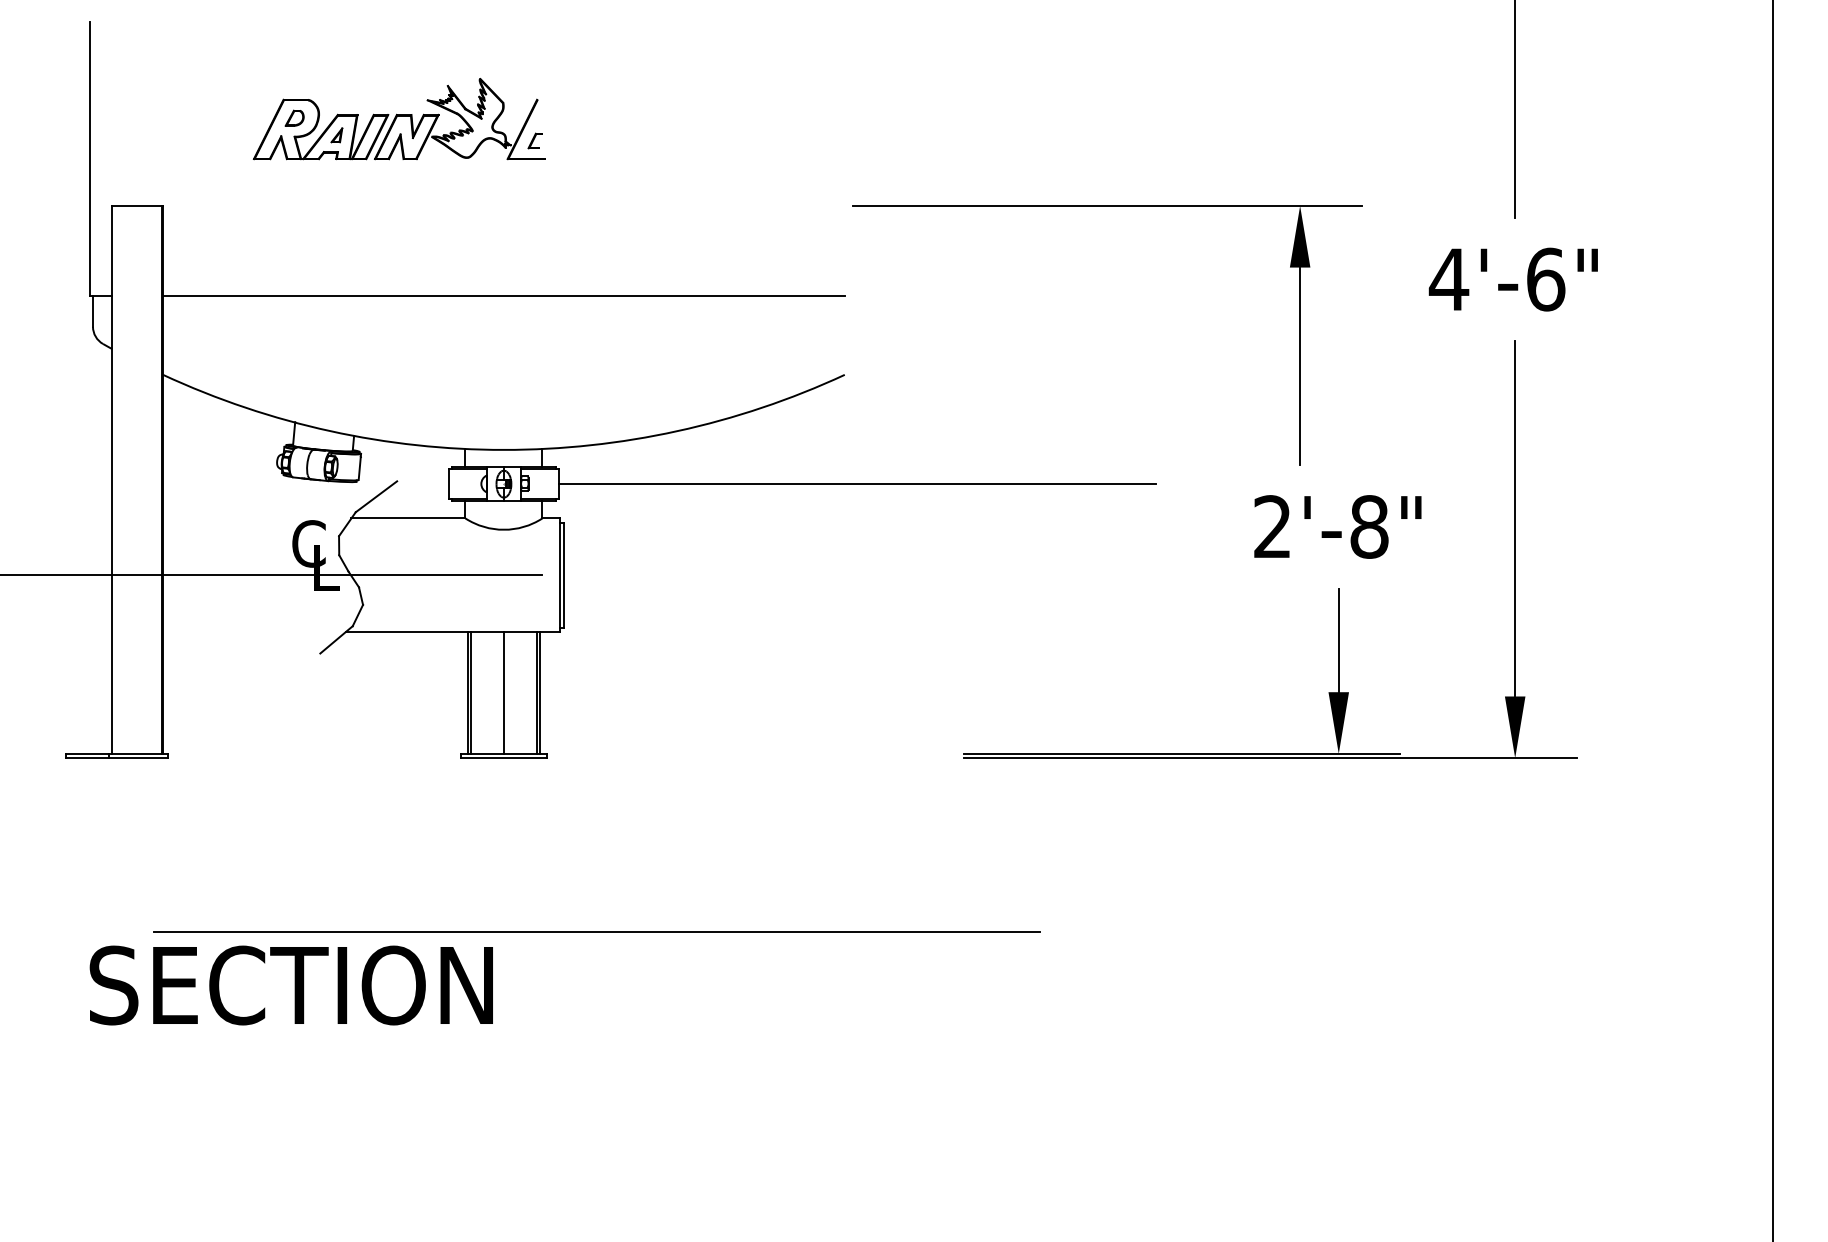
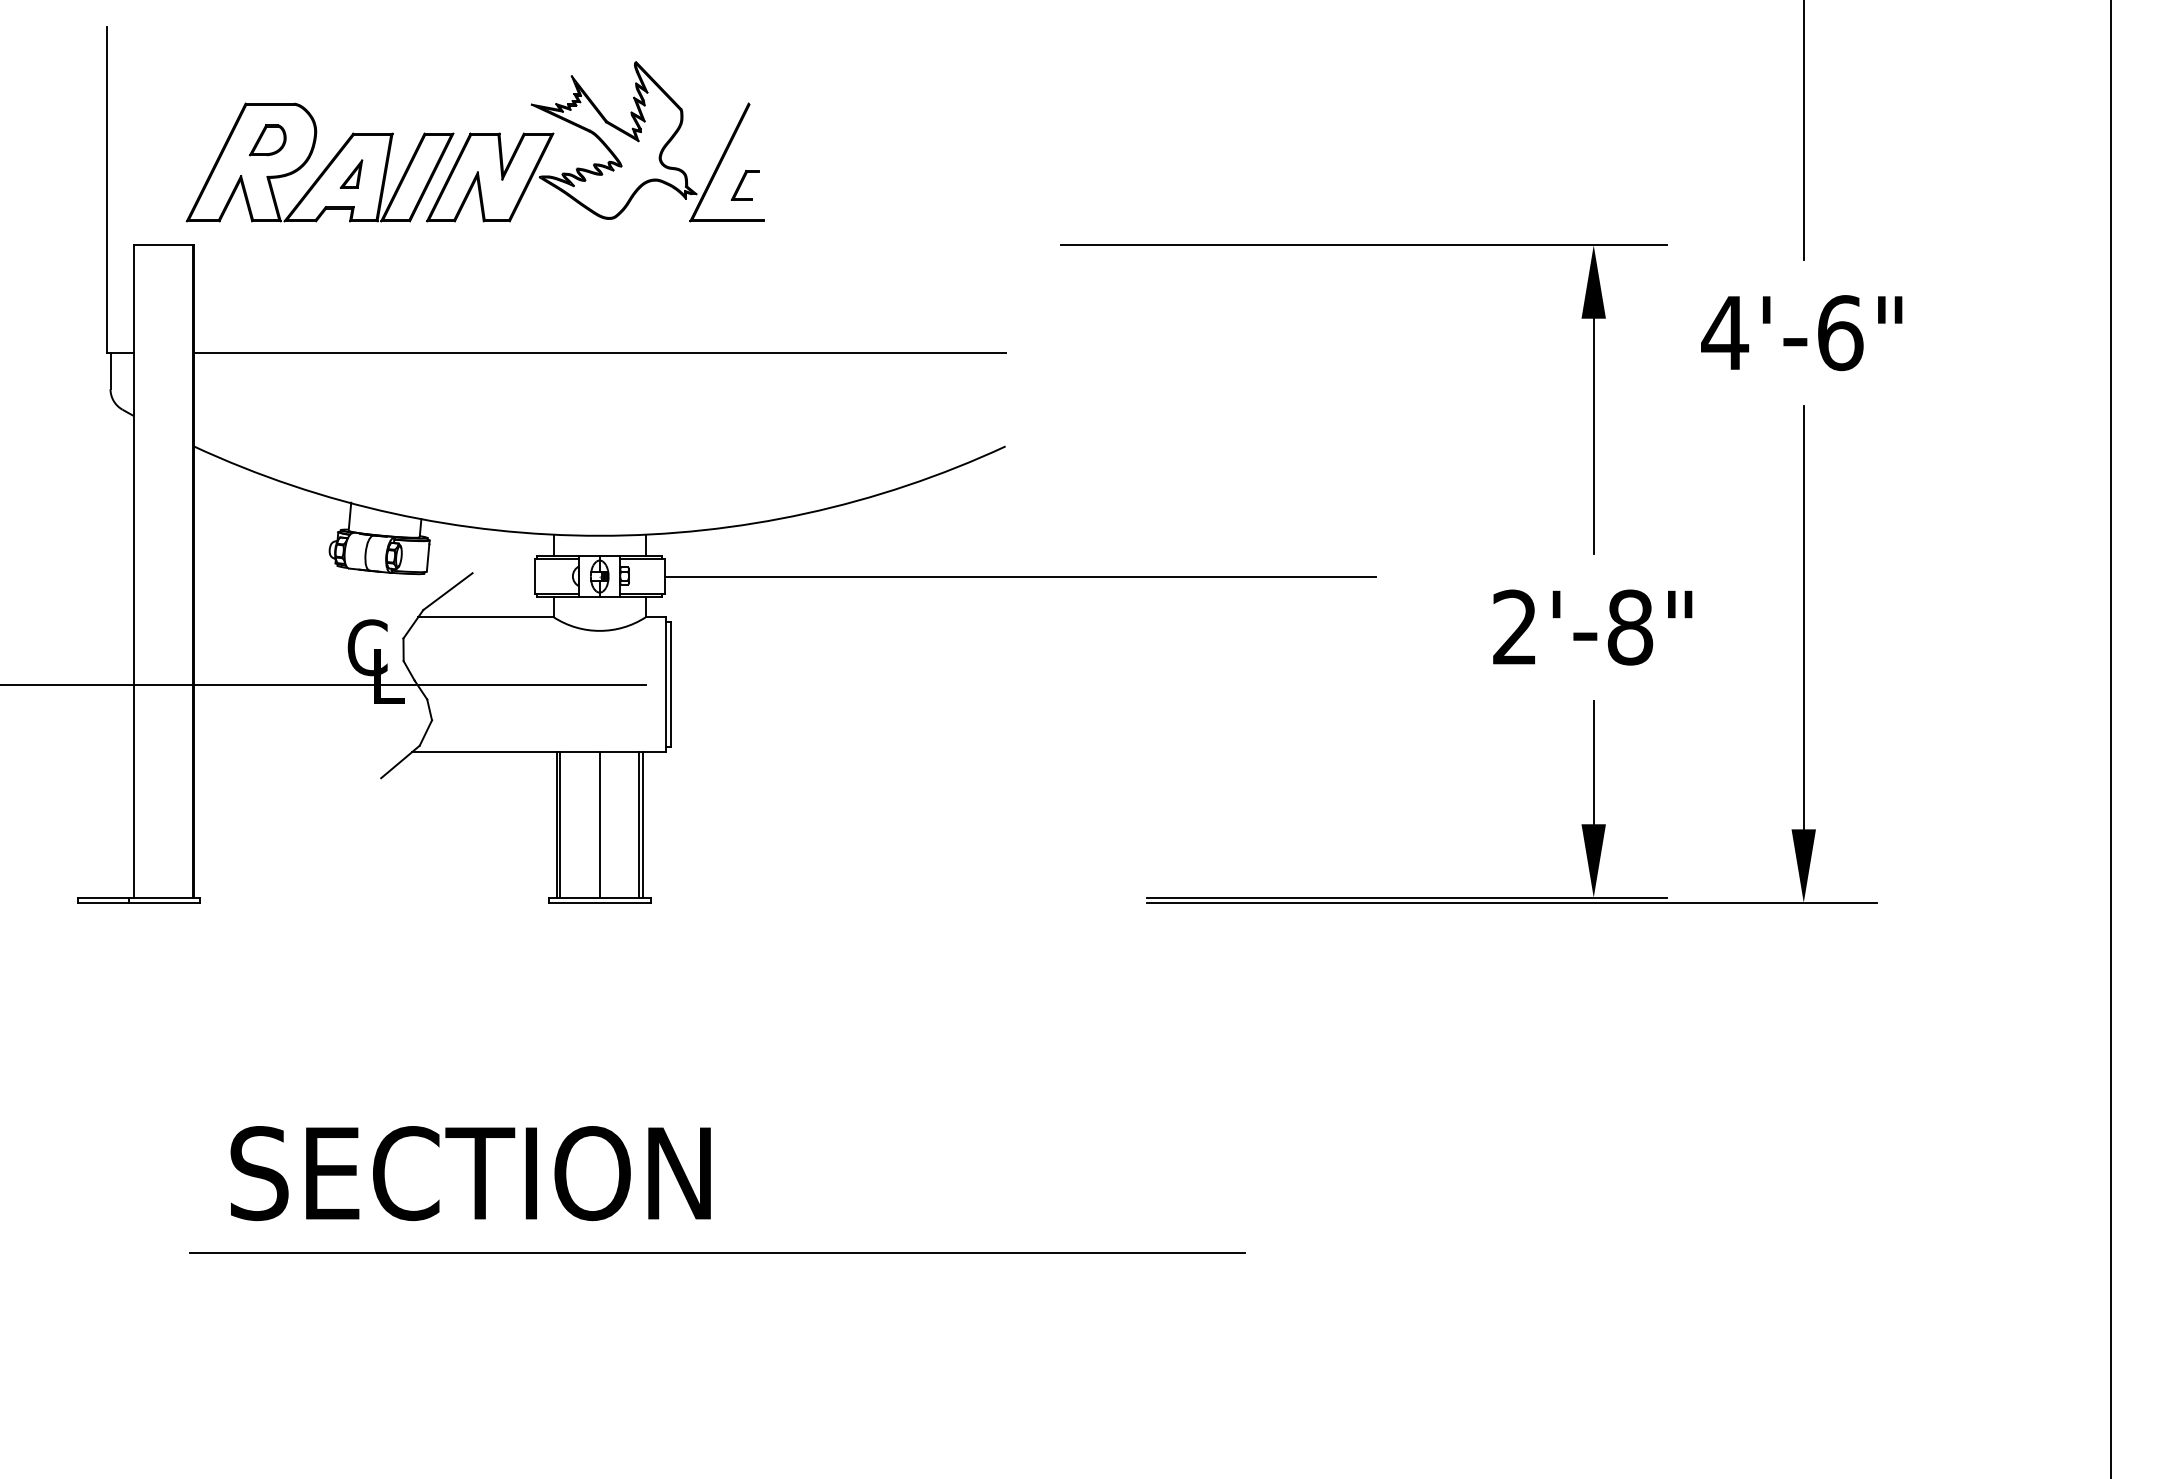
part: (398, 118) -> (474, 141), size x1.67
part: (1106, 206) -> (1363, 245), moved
line: (596, 931) -> (717, 1252), moved
text: (291, 985) -> (470, 1173), moved

